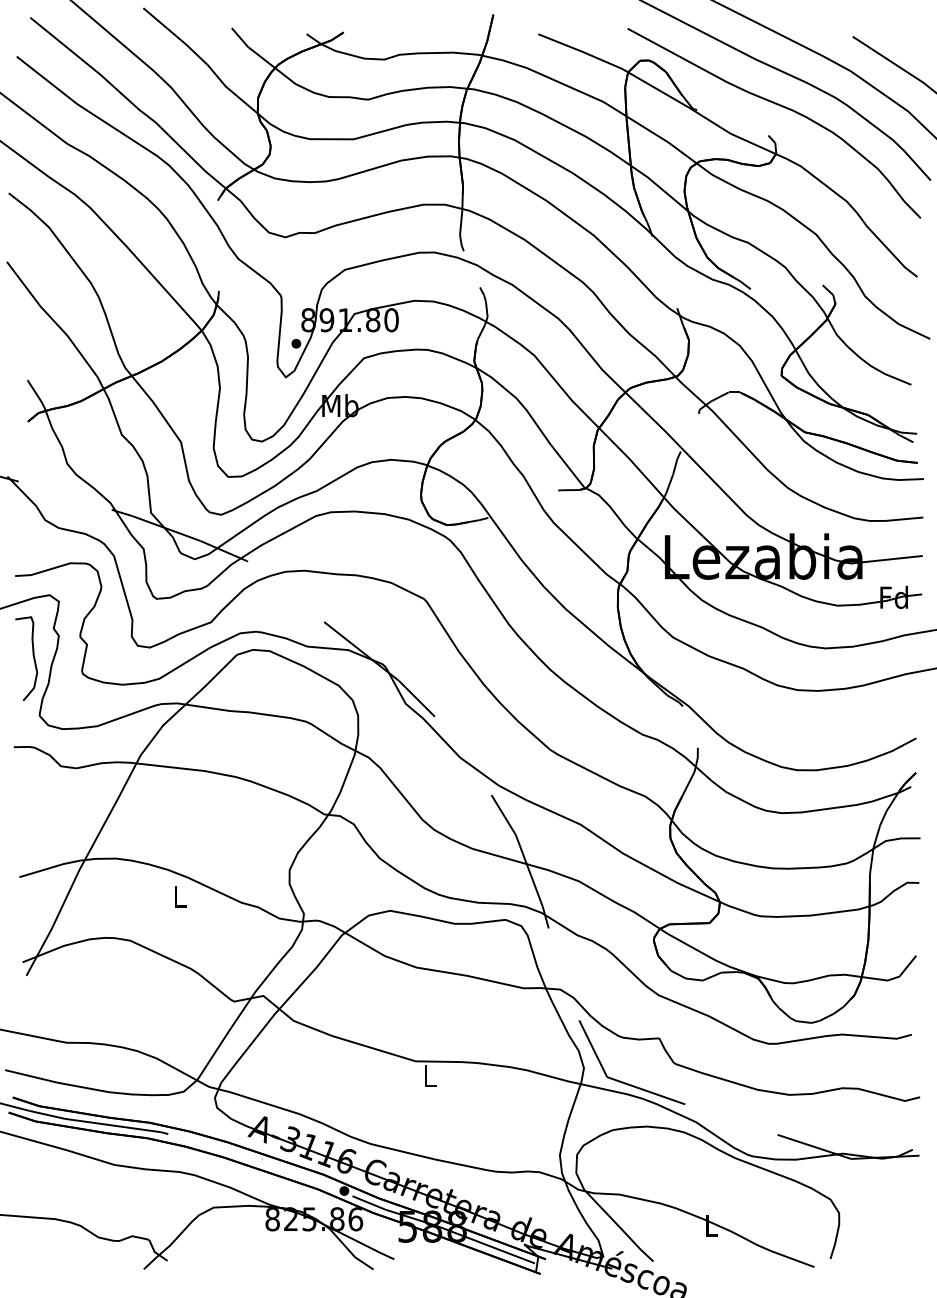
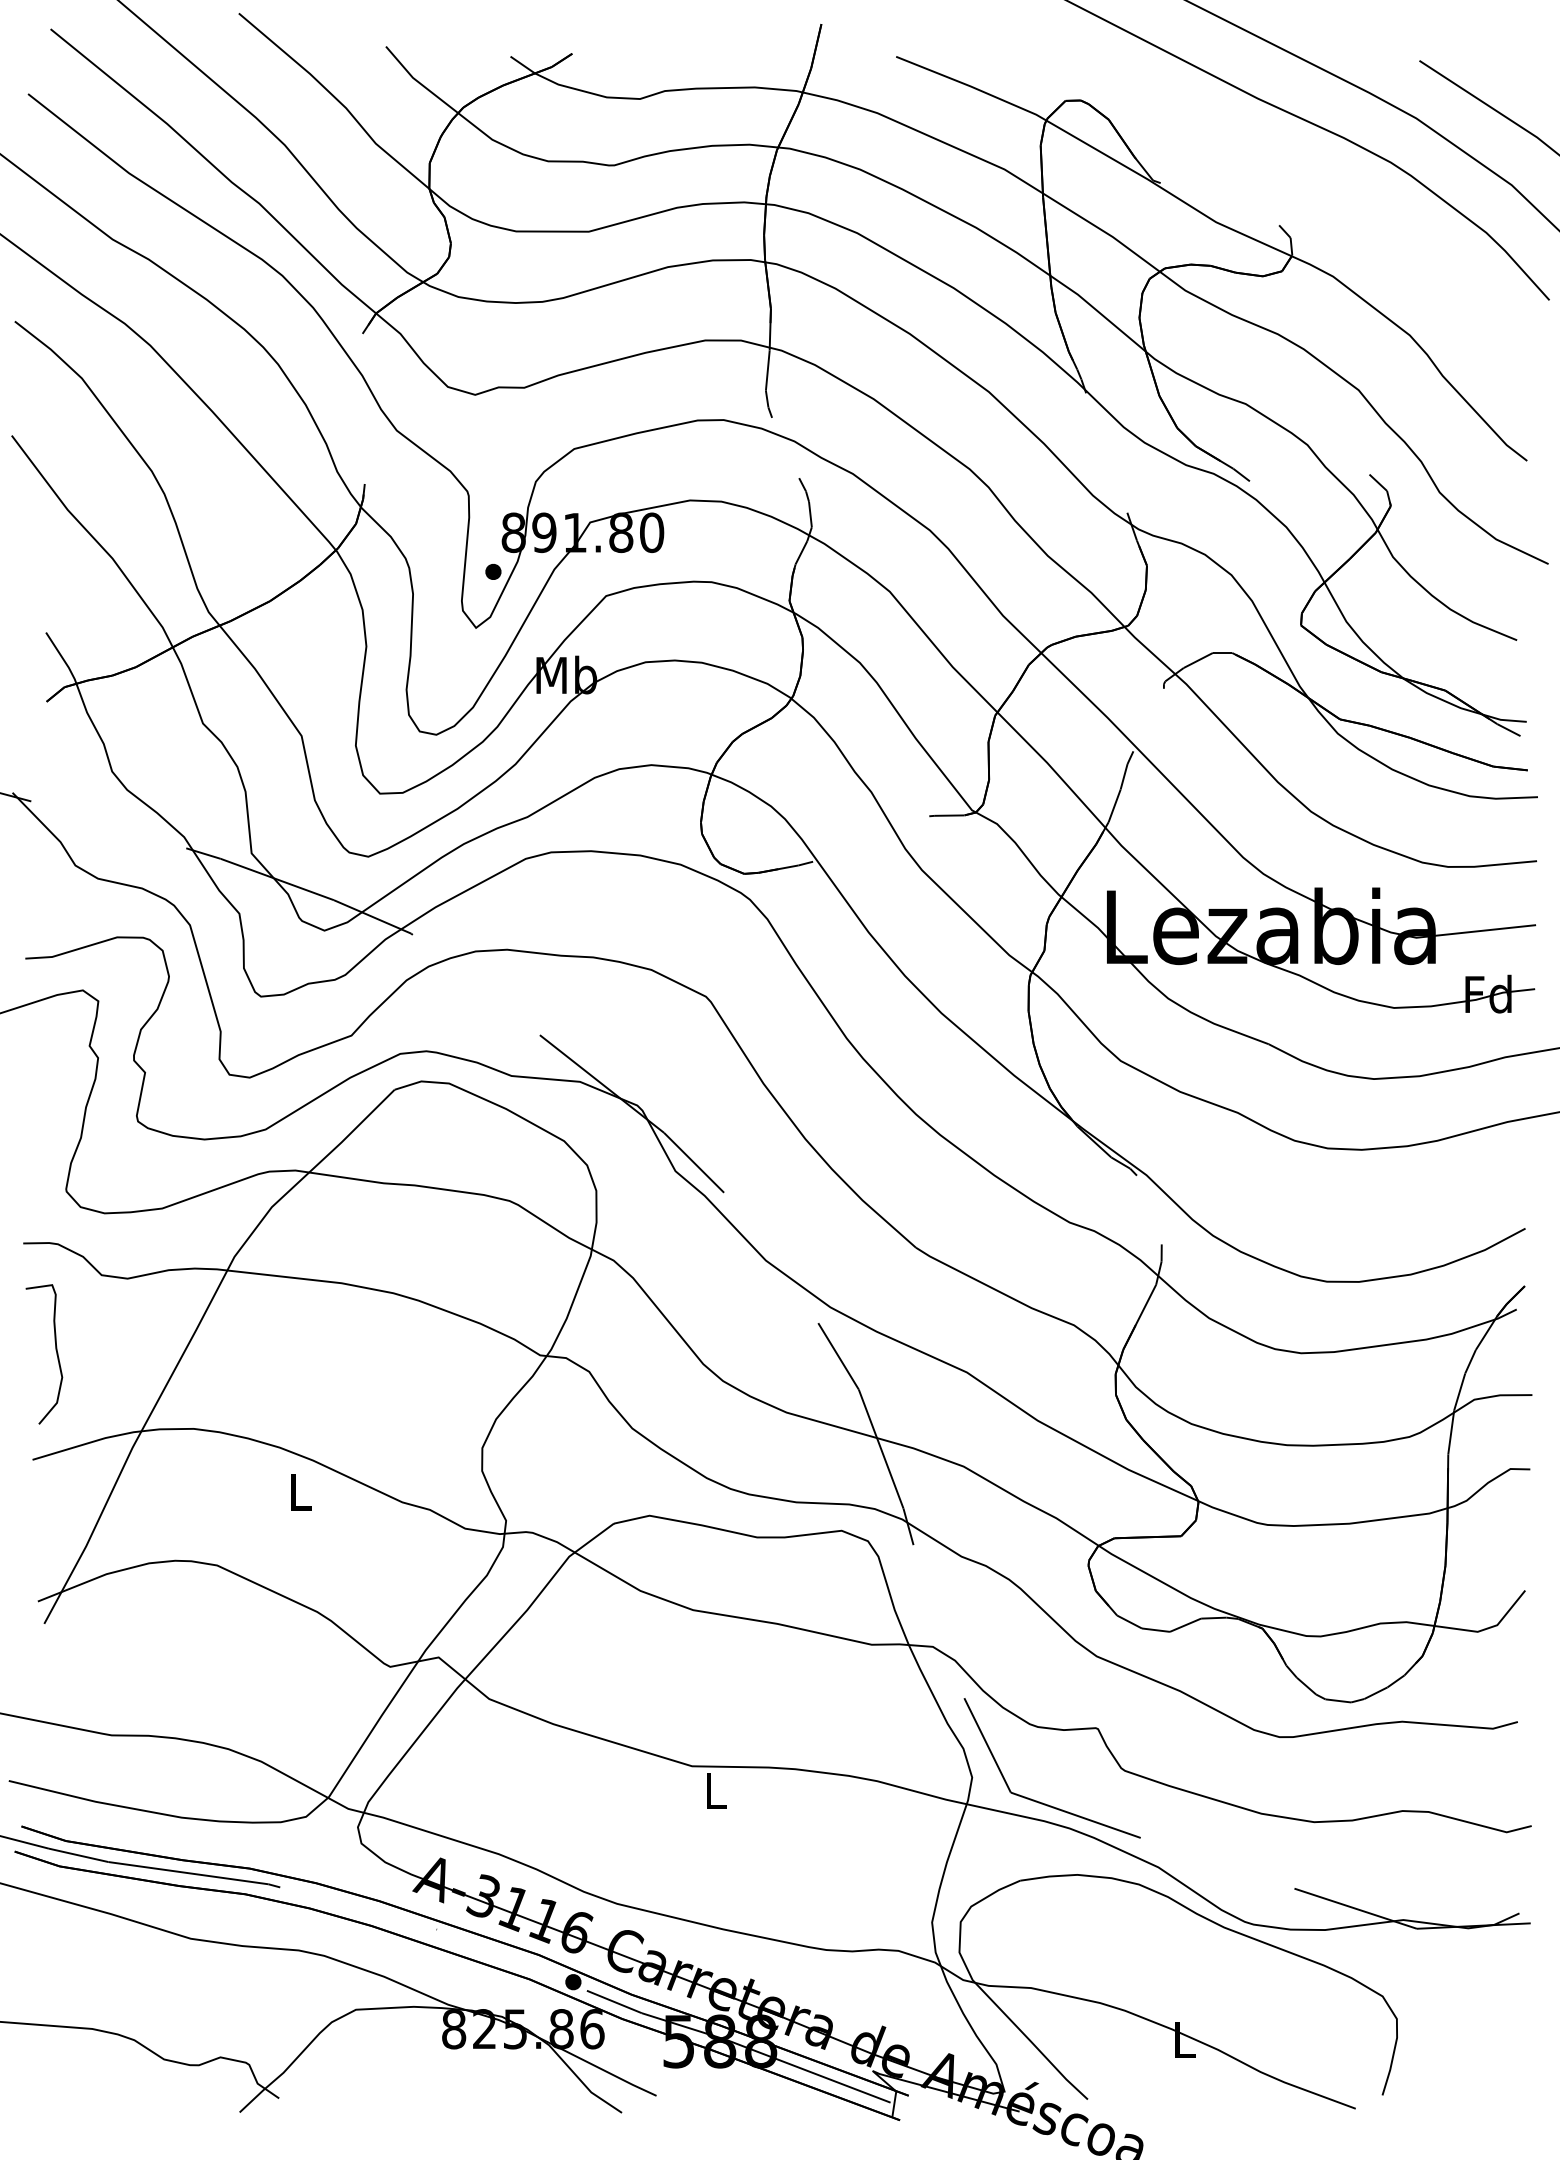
curve: (782, 107) -> (1302, 178), removed
curve: (32, 655) -> (54, 1348), moved

